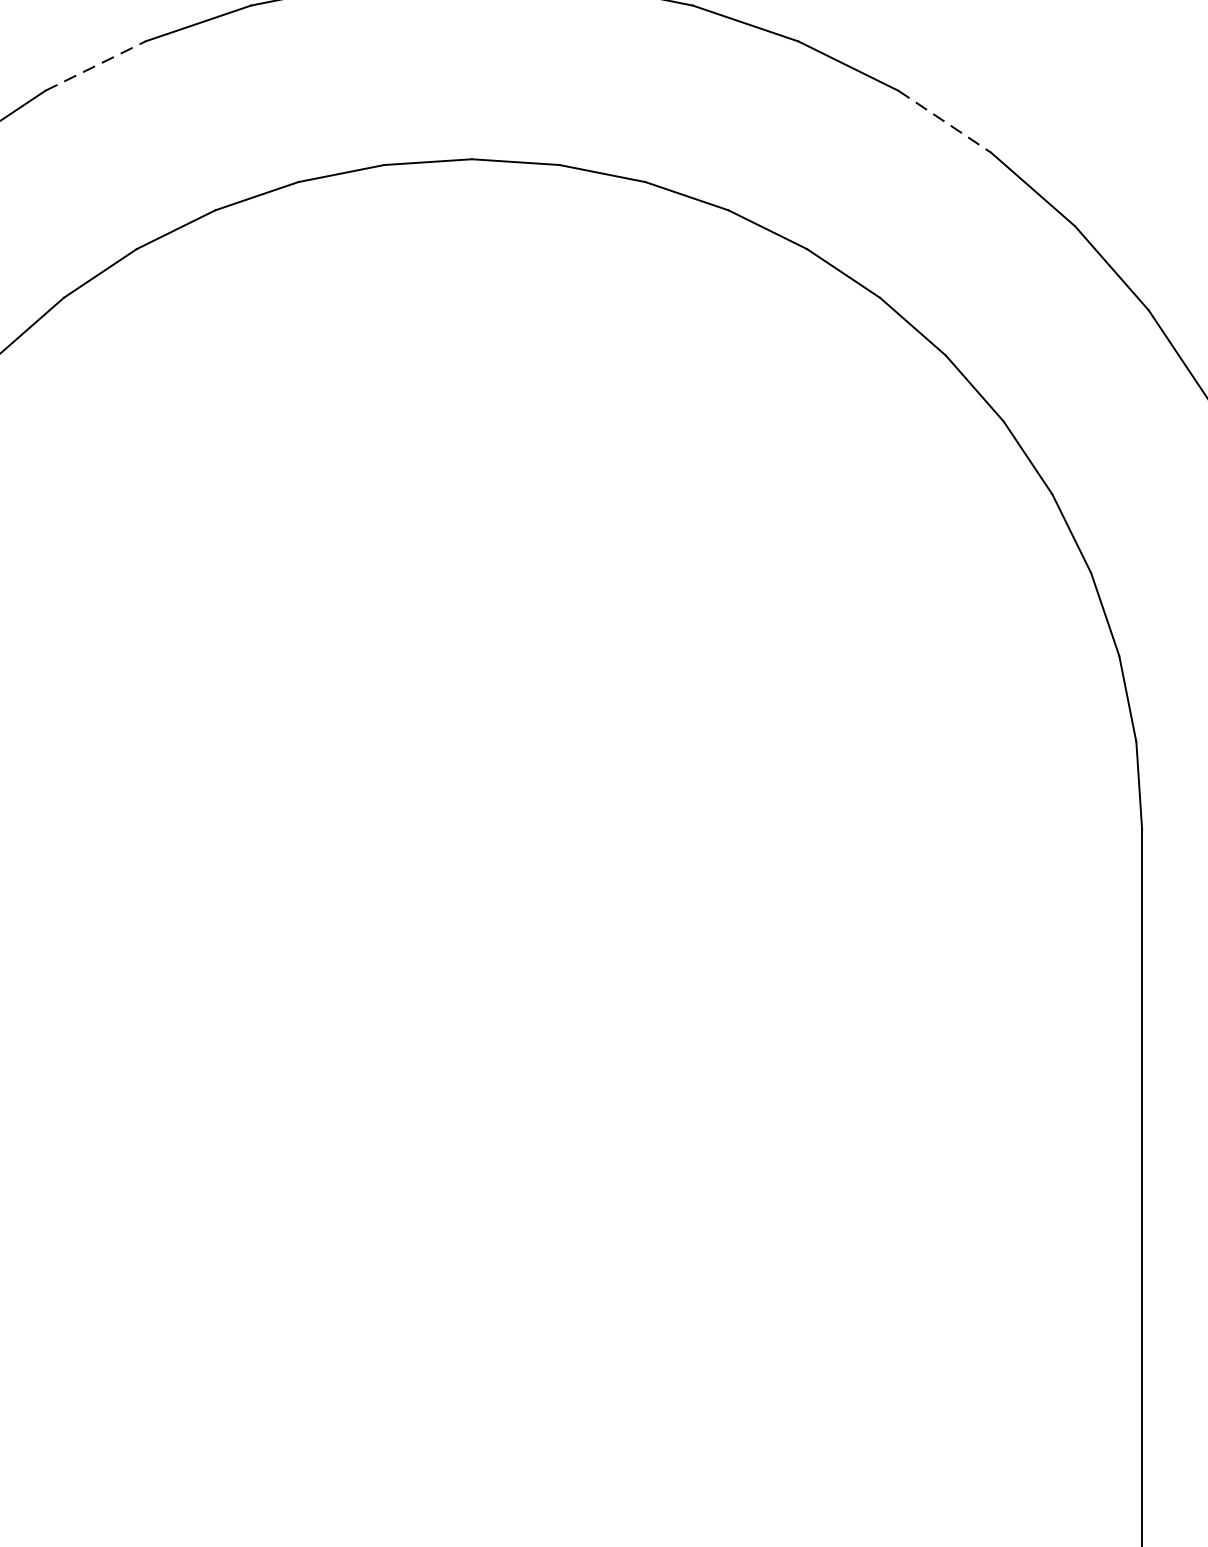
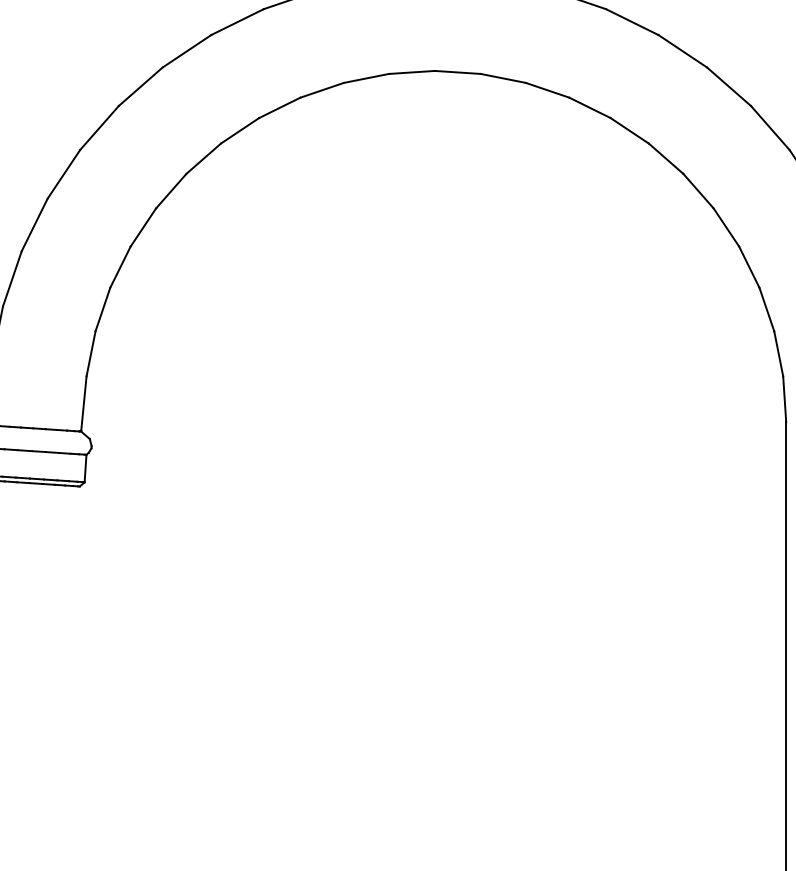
line: (95, 64) -> (237, 21), dashed -> solid
line: (946, 122) -> (683, 51), dashed -> solid

